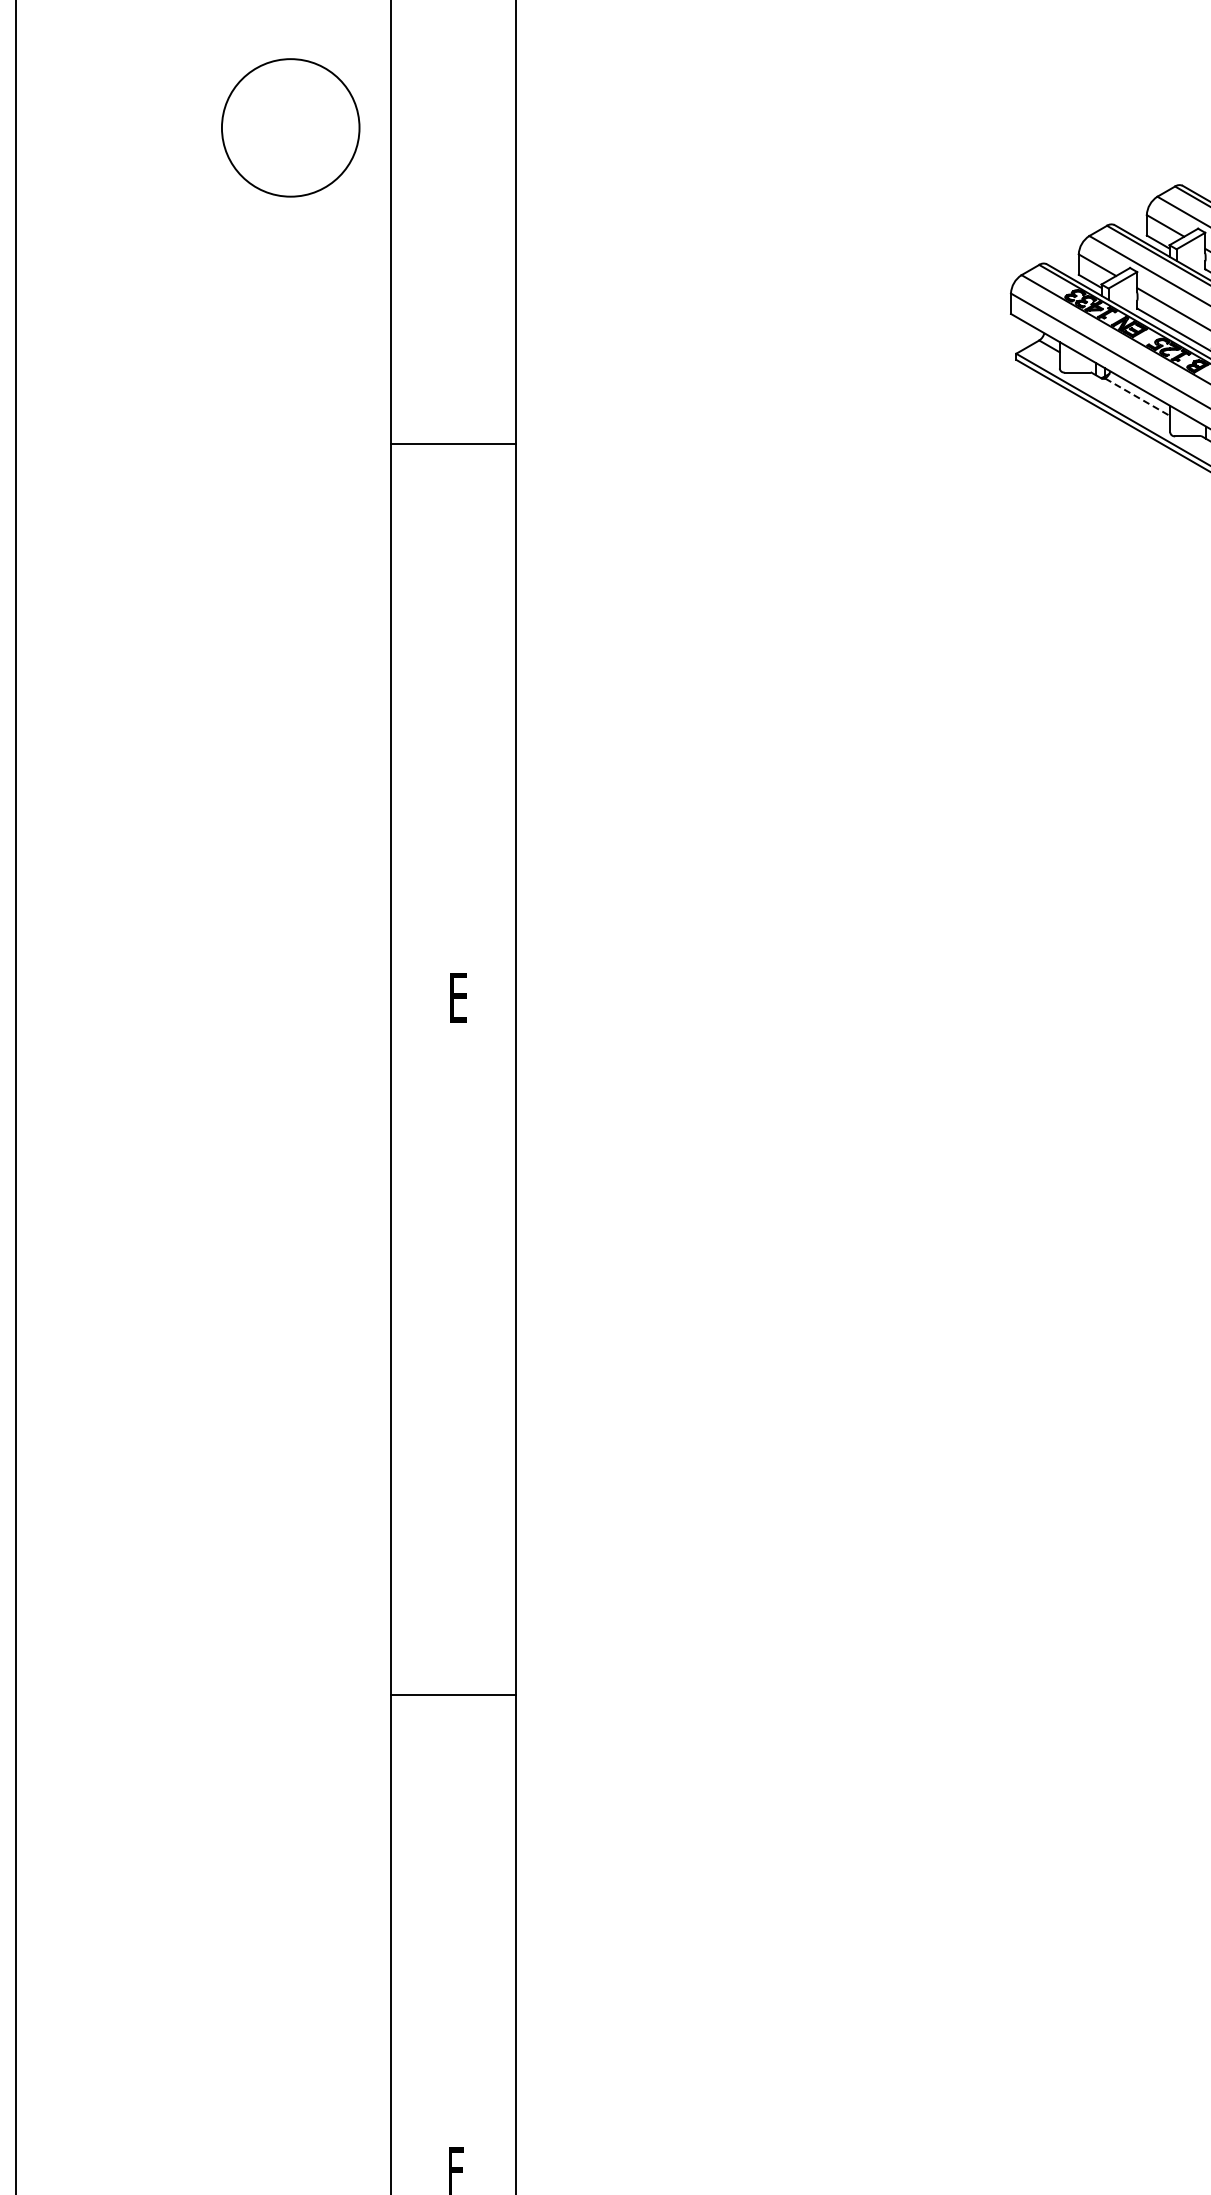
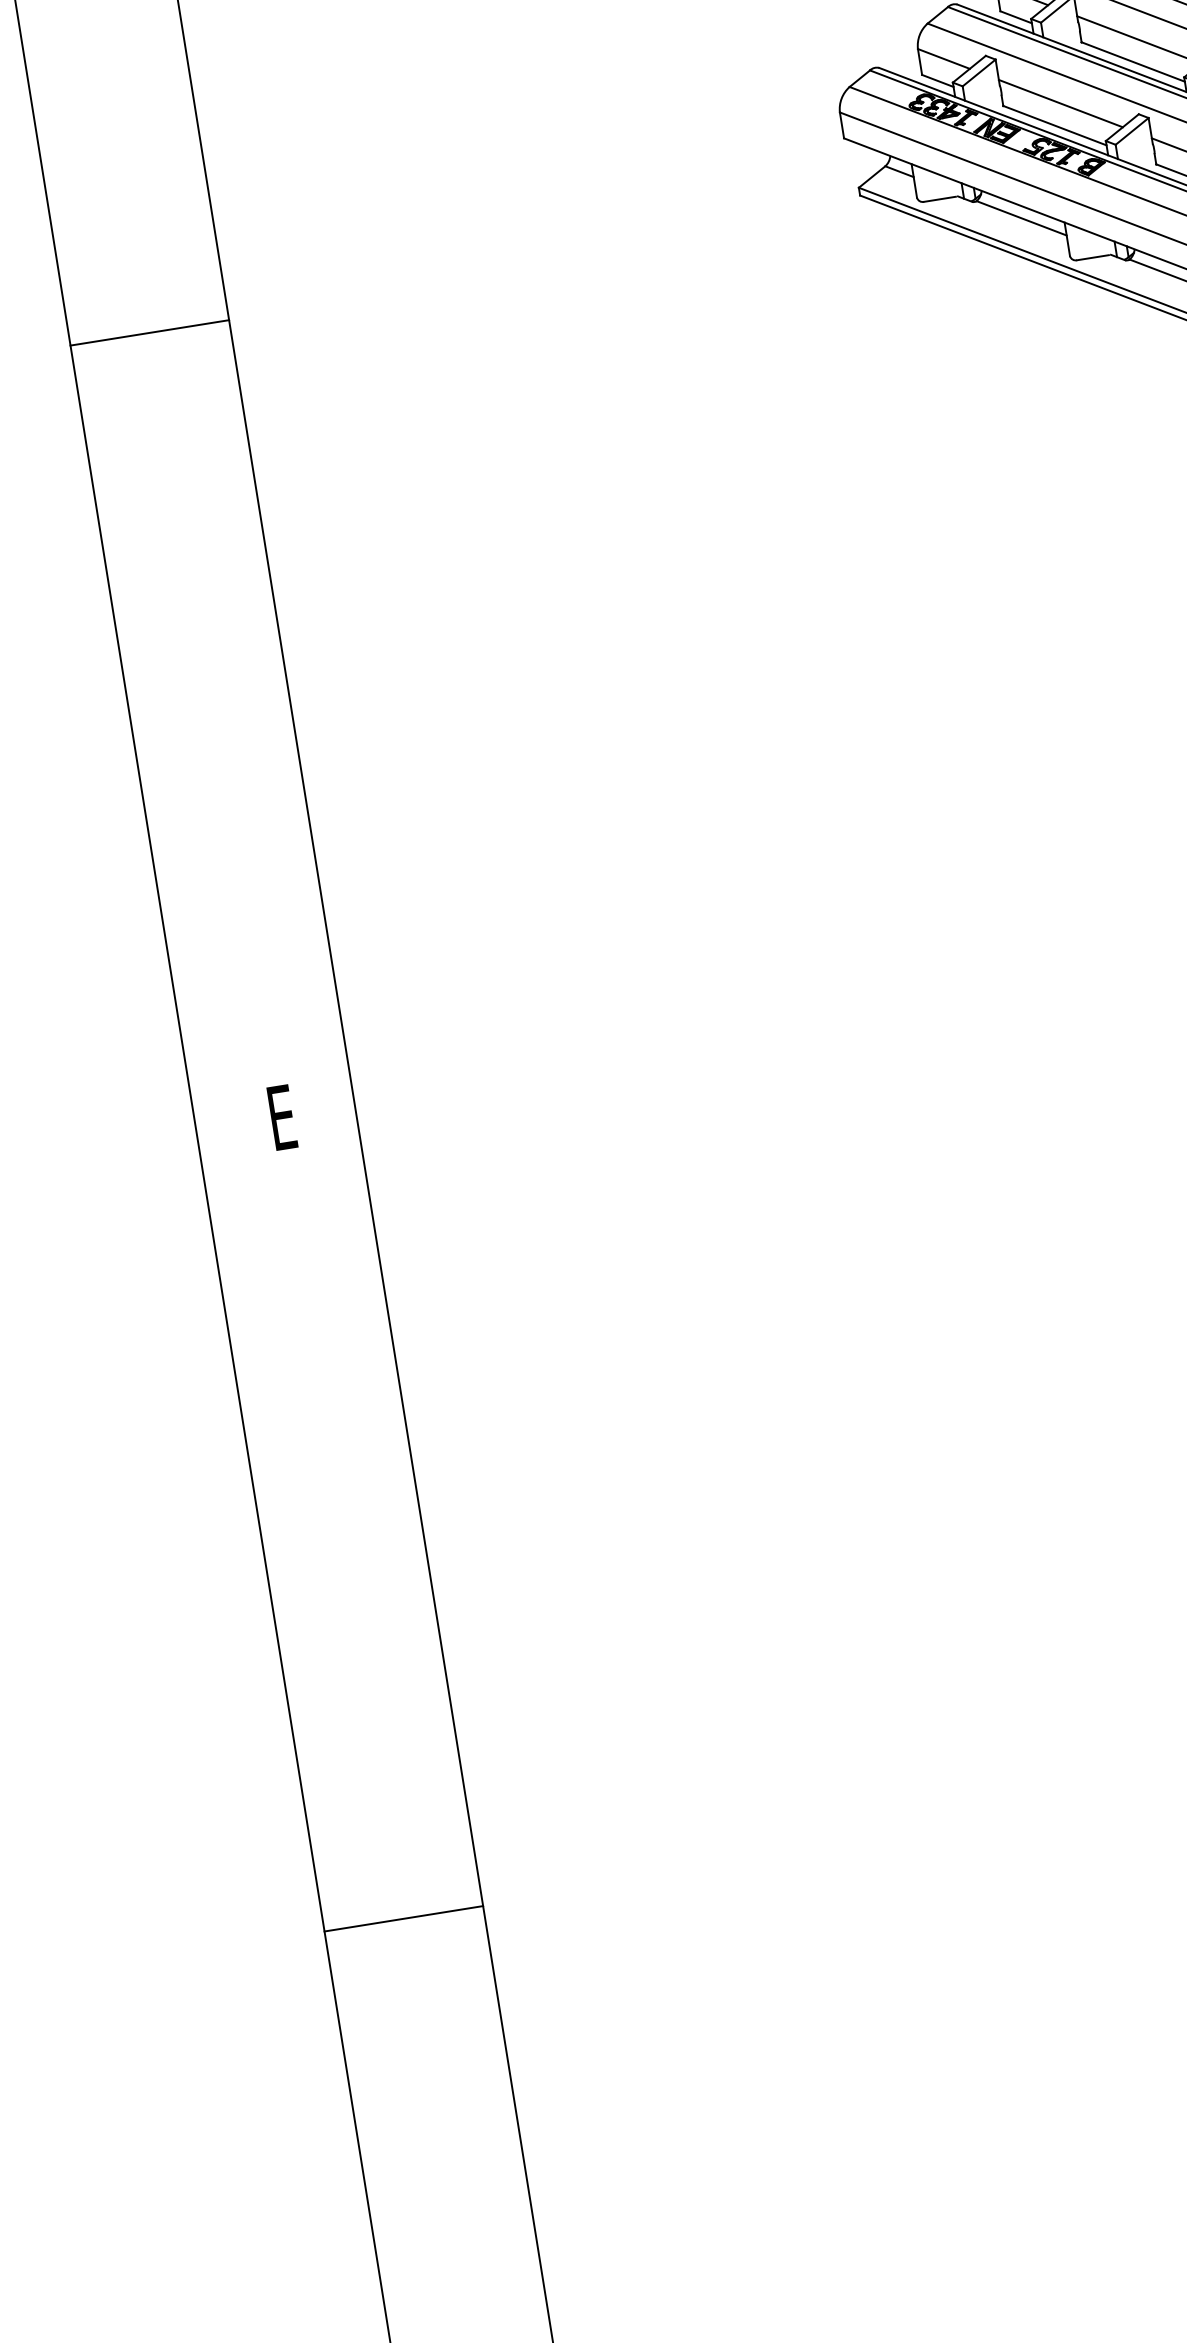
line: (1137, 397) -> (1021, 218), dashed -> solid
line: (452, 444) -> (148, 333), moved
line: (452, 1695) -> (402, 1918), moved

